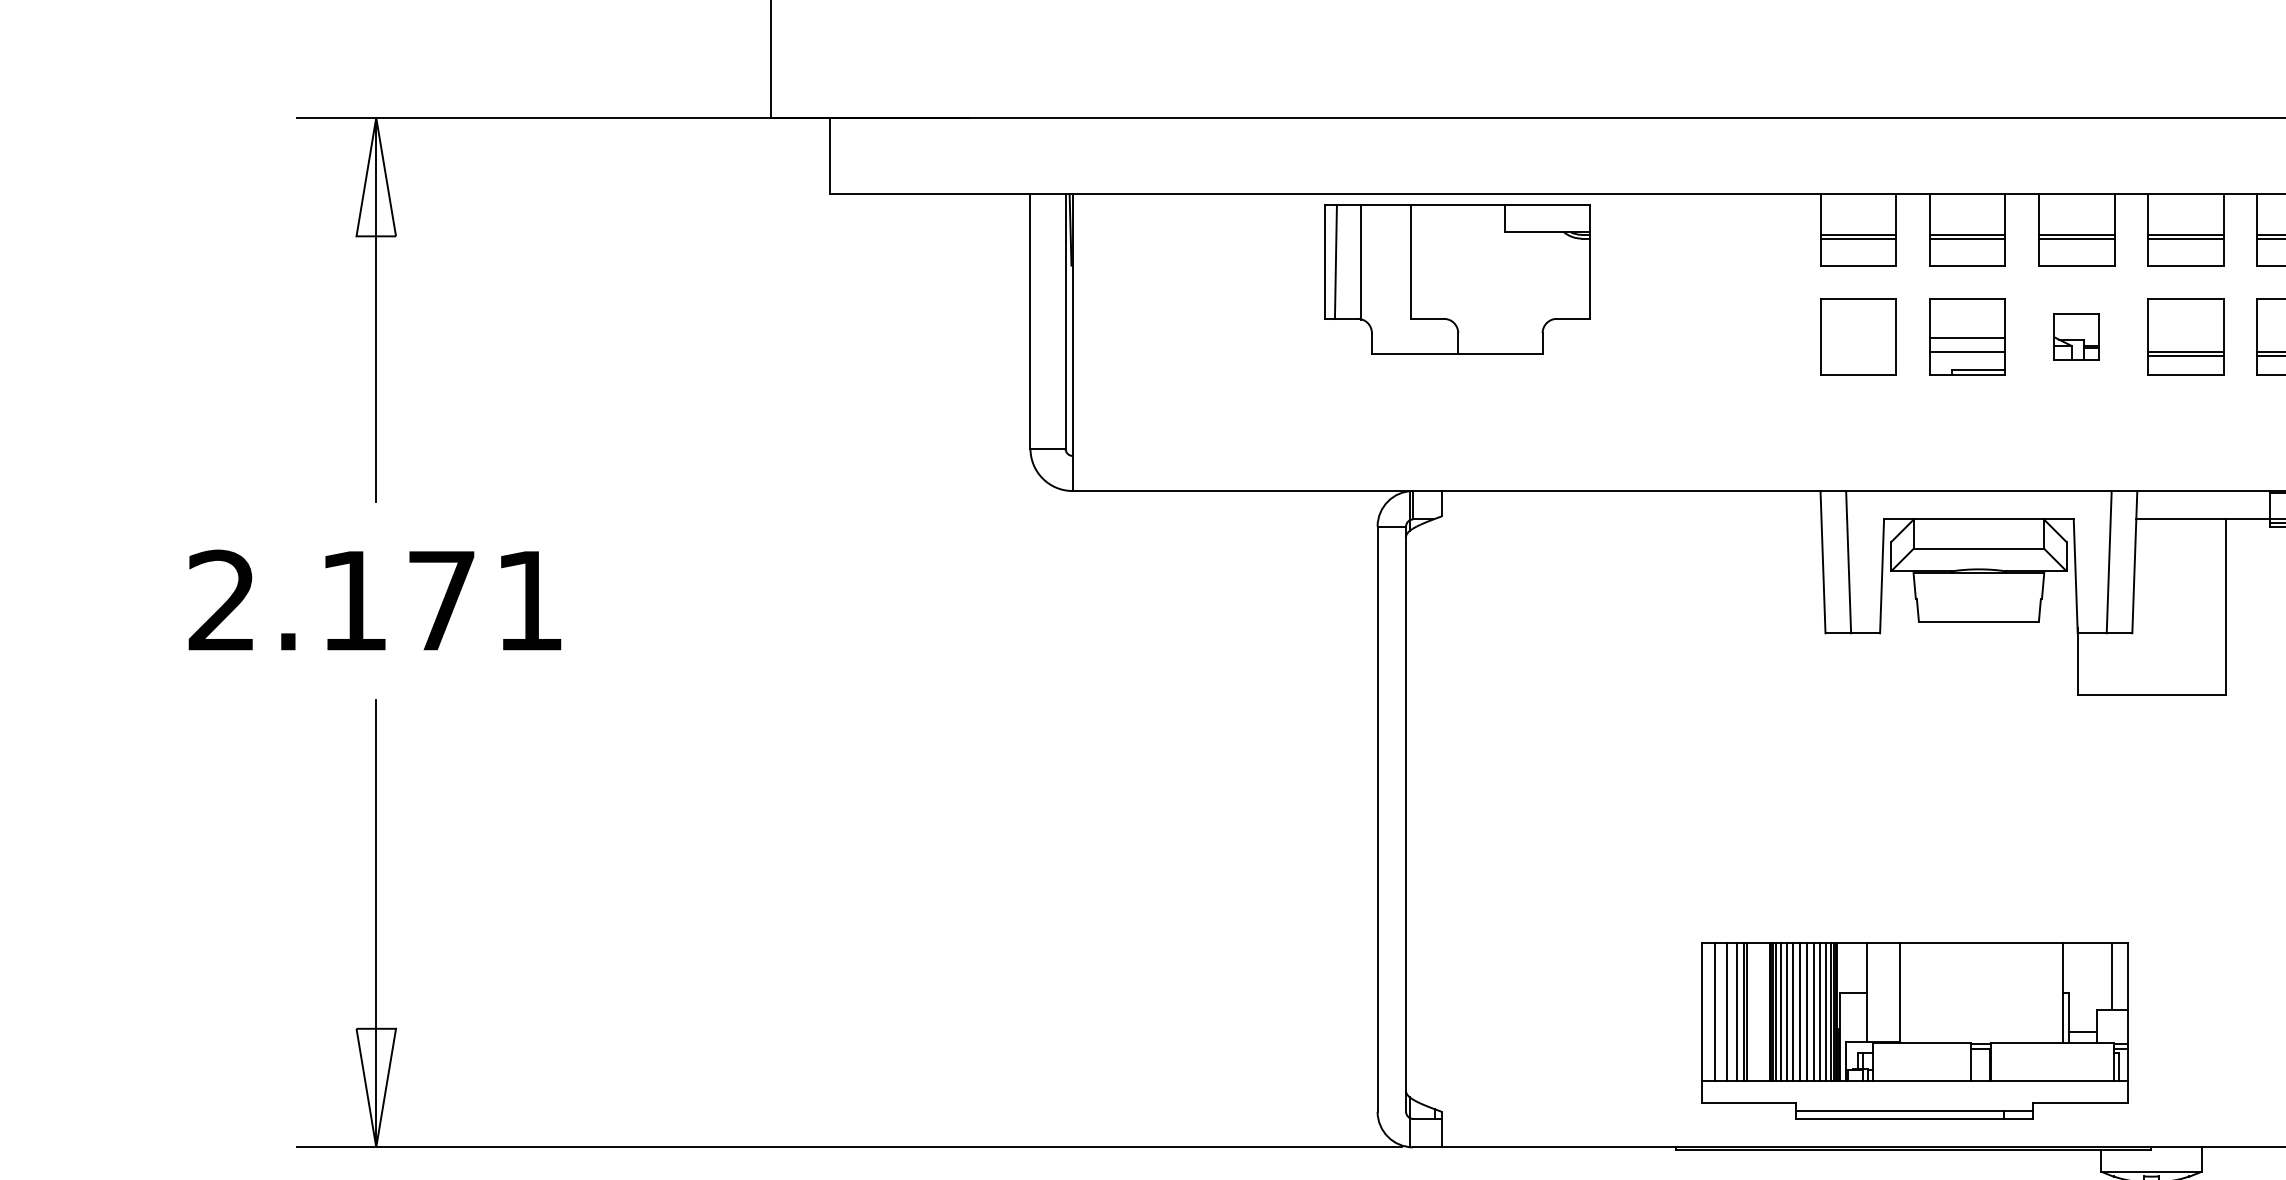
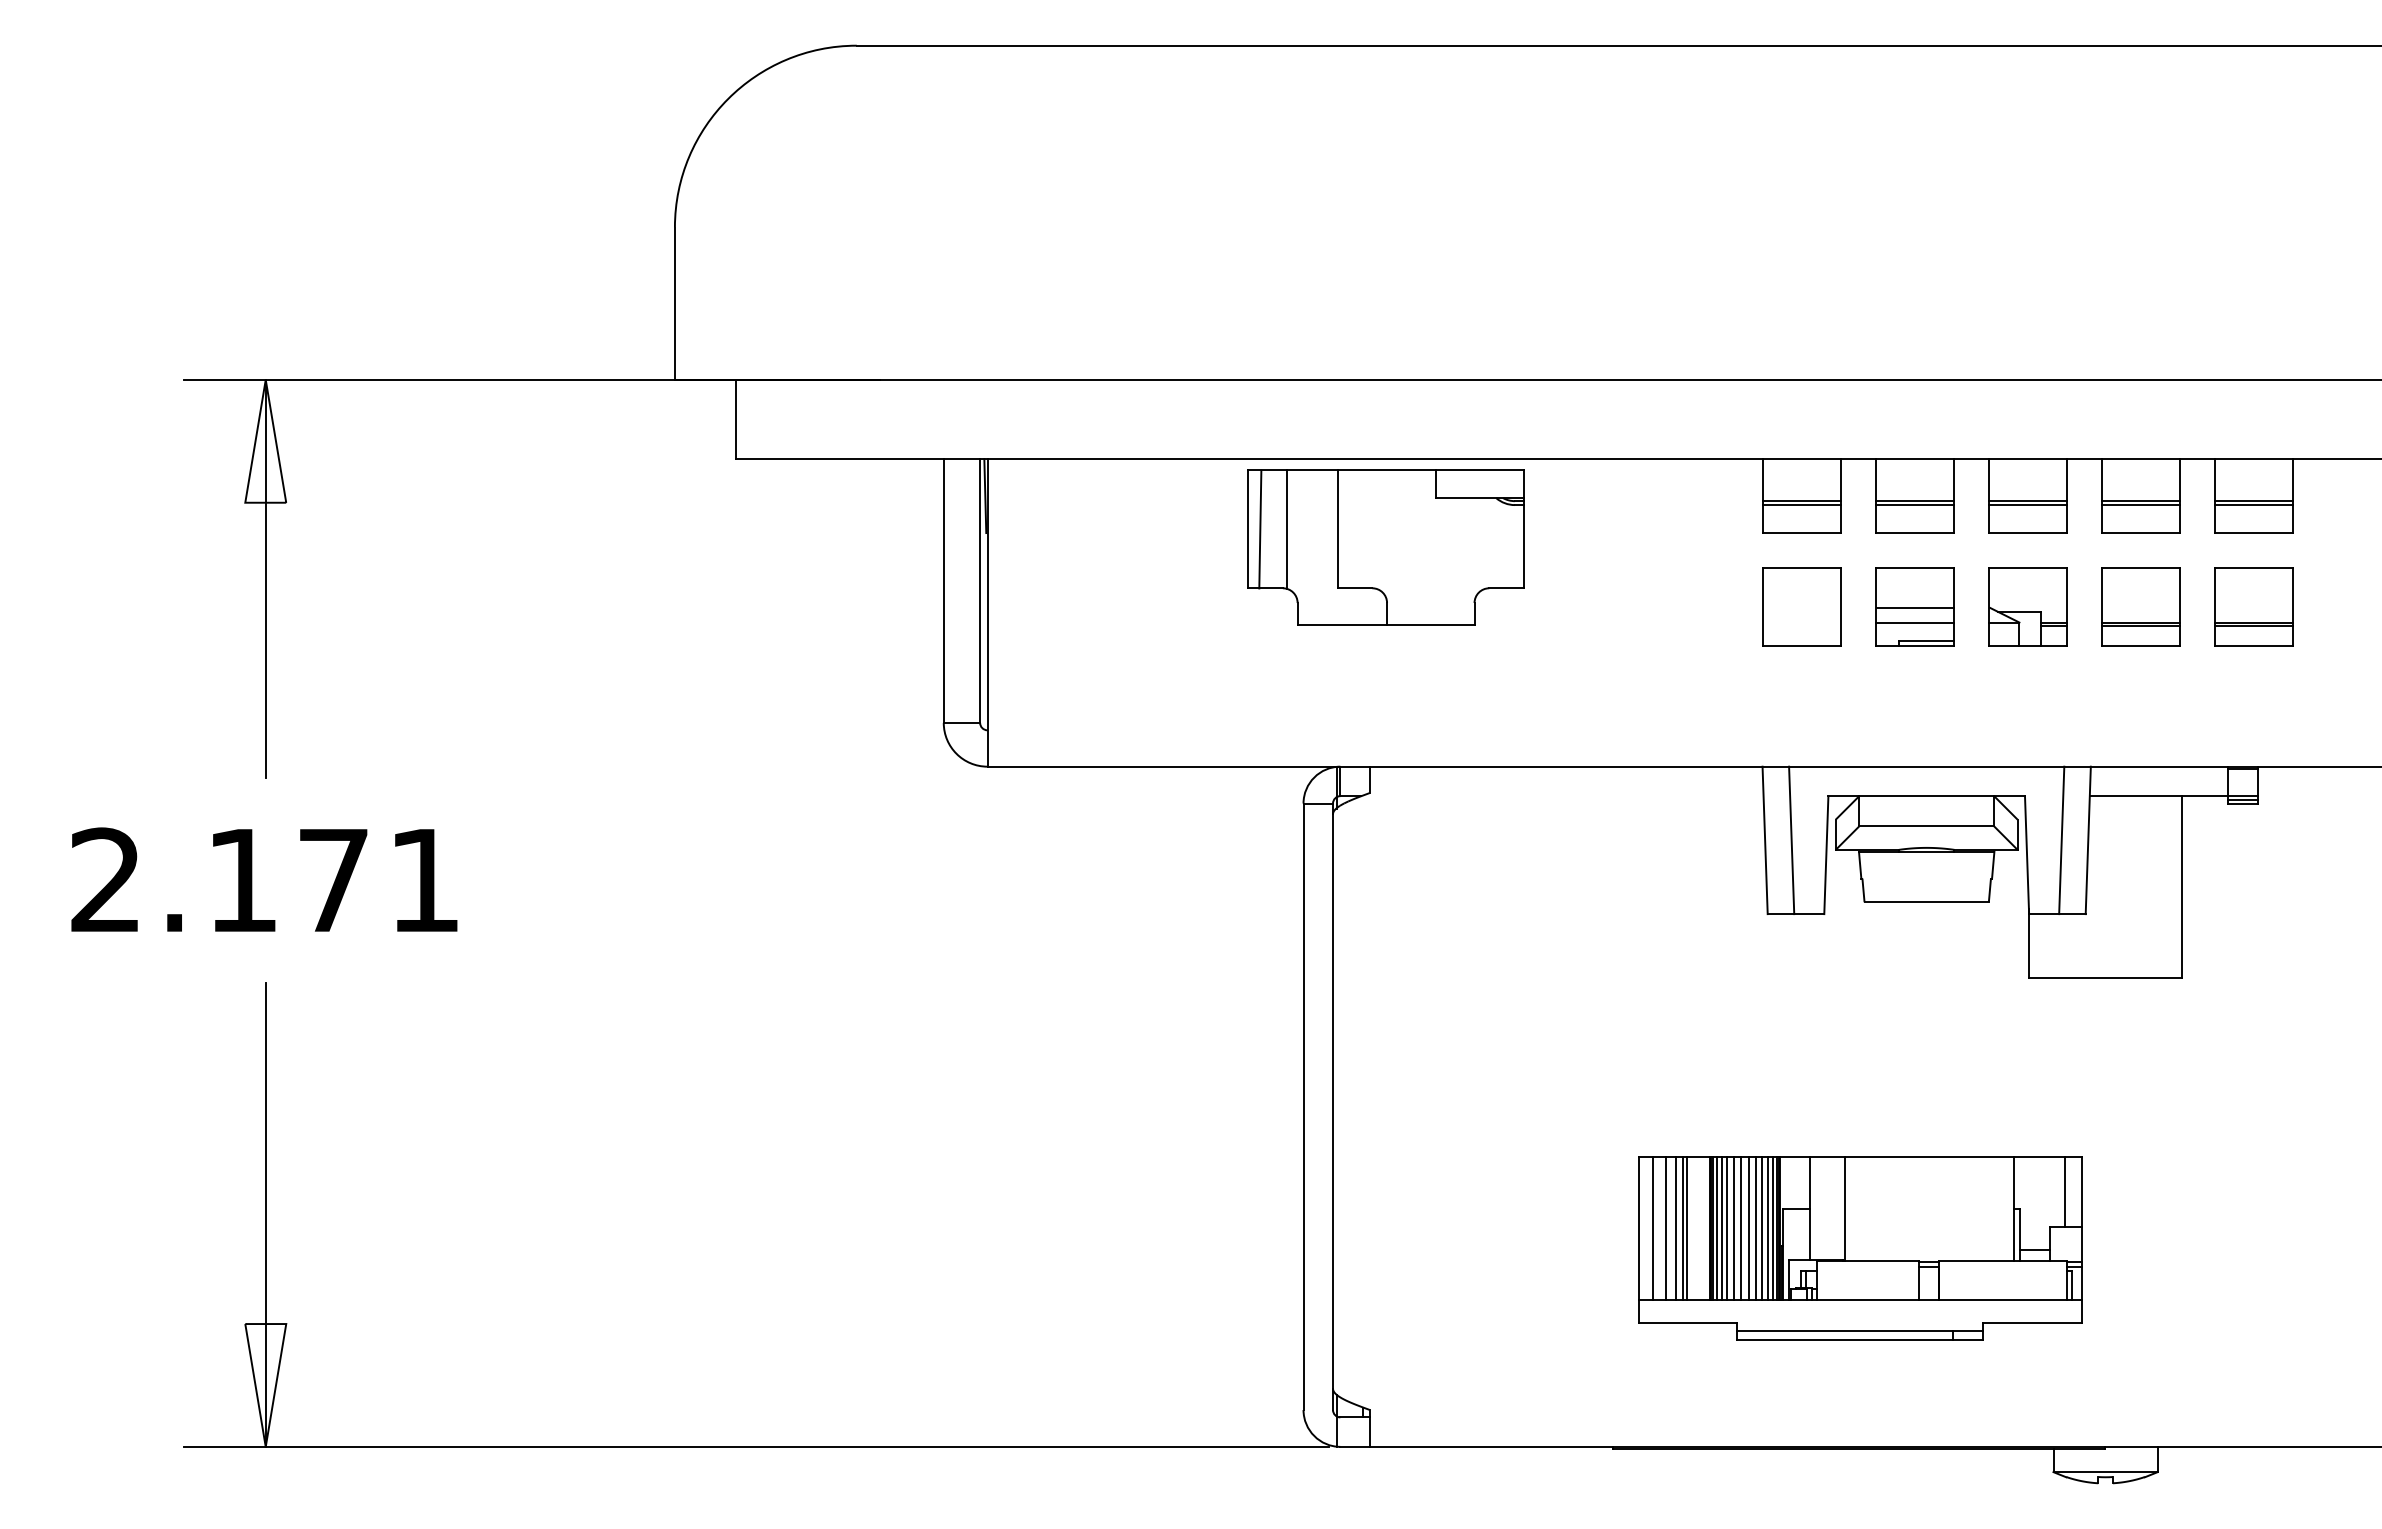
part: (2076, 336) -> (2027, 606), size x1.67
part: (1915, 1031) -> (1860, 1248), moved

